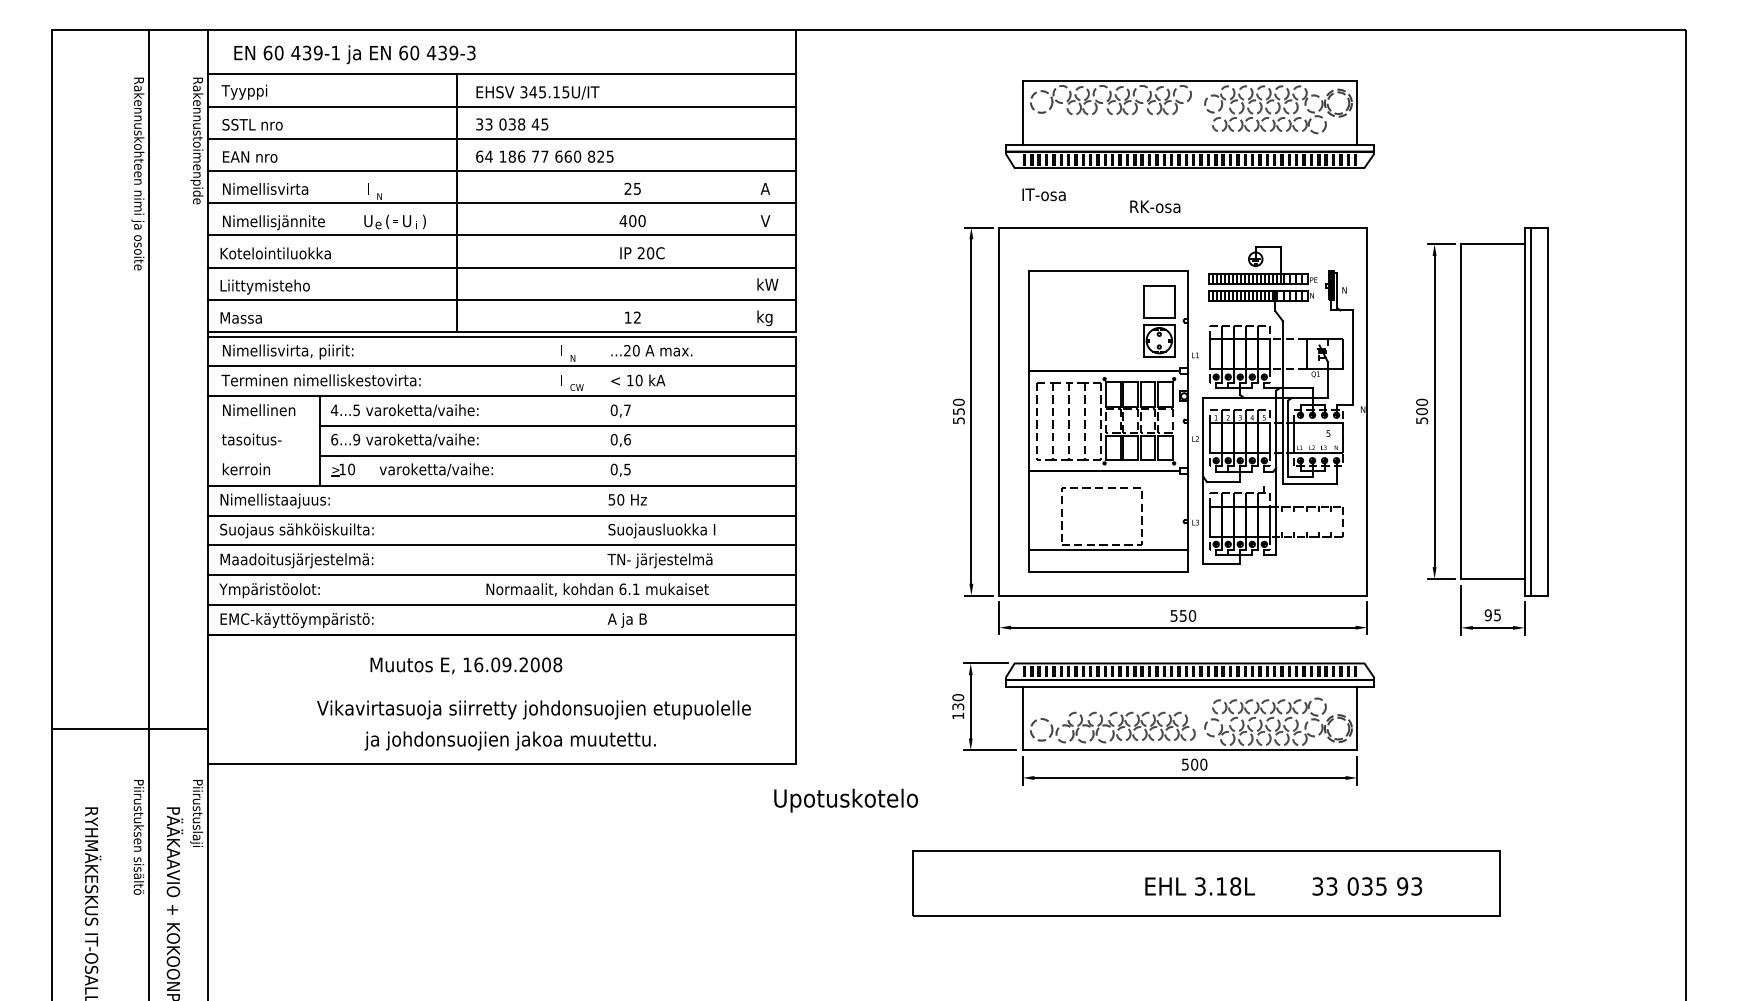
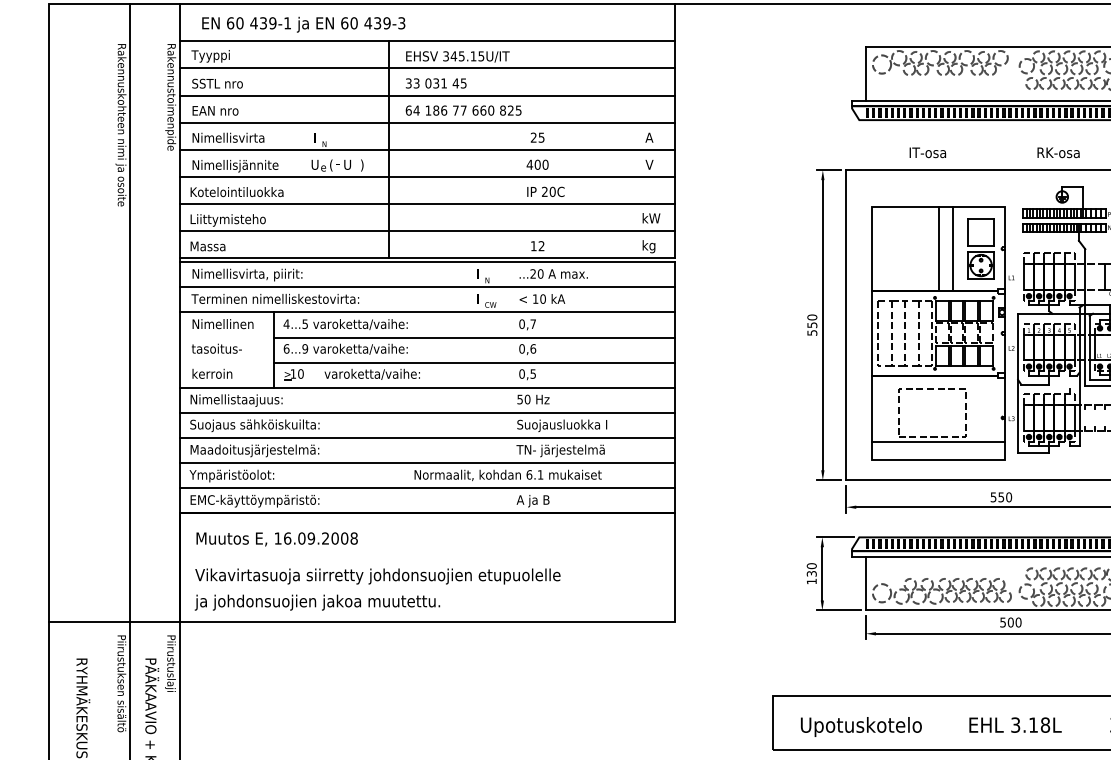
text: (521, 124) -> (444, 83), 038 -> 031
text: (1043, 194) -> (927, 152), moved
text: (1155, 206) -> (1058, 152), moved
line: (1109, 320) -> (939, 248), added
line: (1125, 320) -> (952, 248), added
text: (466, 665) -> (277, 539), moved
text: (533, 709) -> (377, 576), moved
line: (129, 729) -> (113, 622), moved
text: (509, 740) -> (316, 602), moved
text: (845, 800) -> (860, 726), moved

